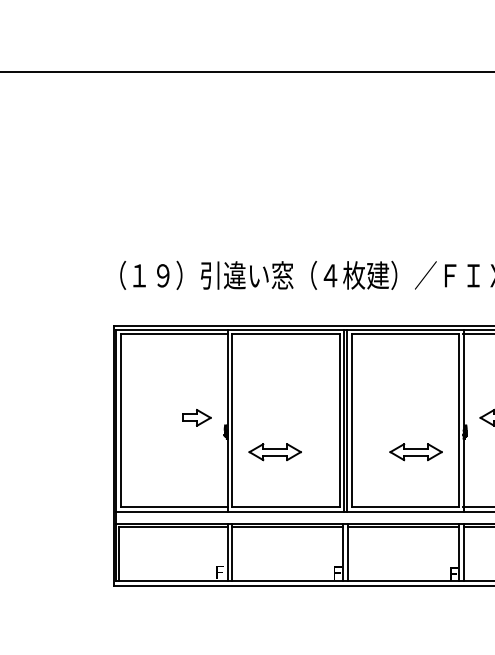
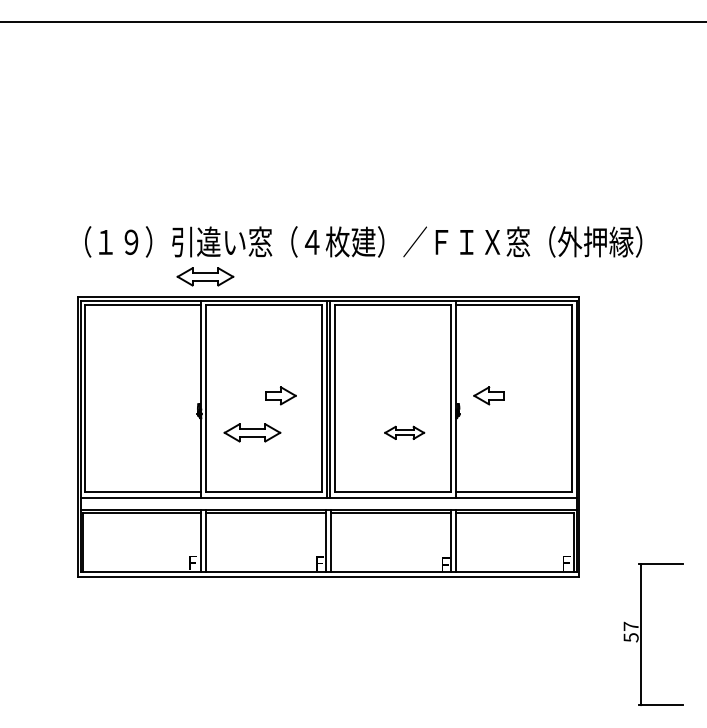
part: (231, 307) -> (205, 276), added
part: (196, 417) -> (280, 395), moved
part: (415, 451) -> (404, 432), size x0.7

